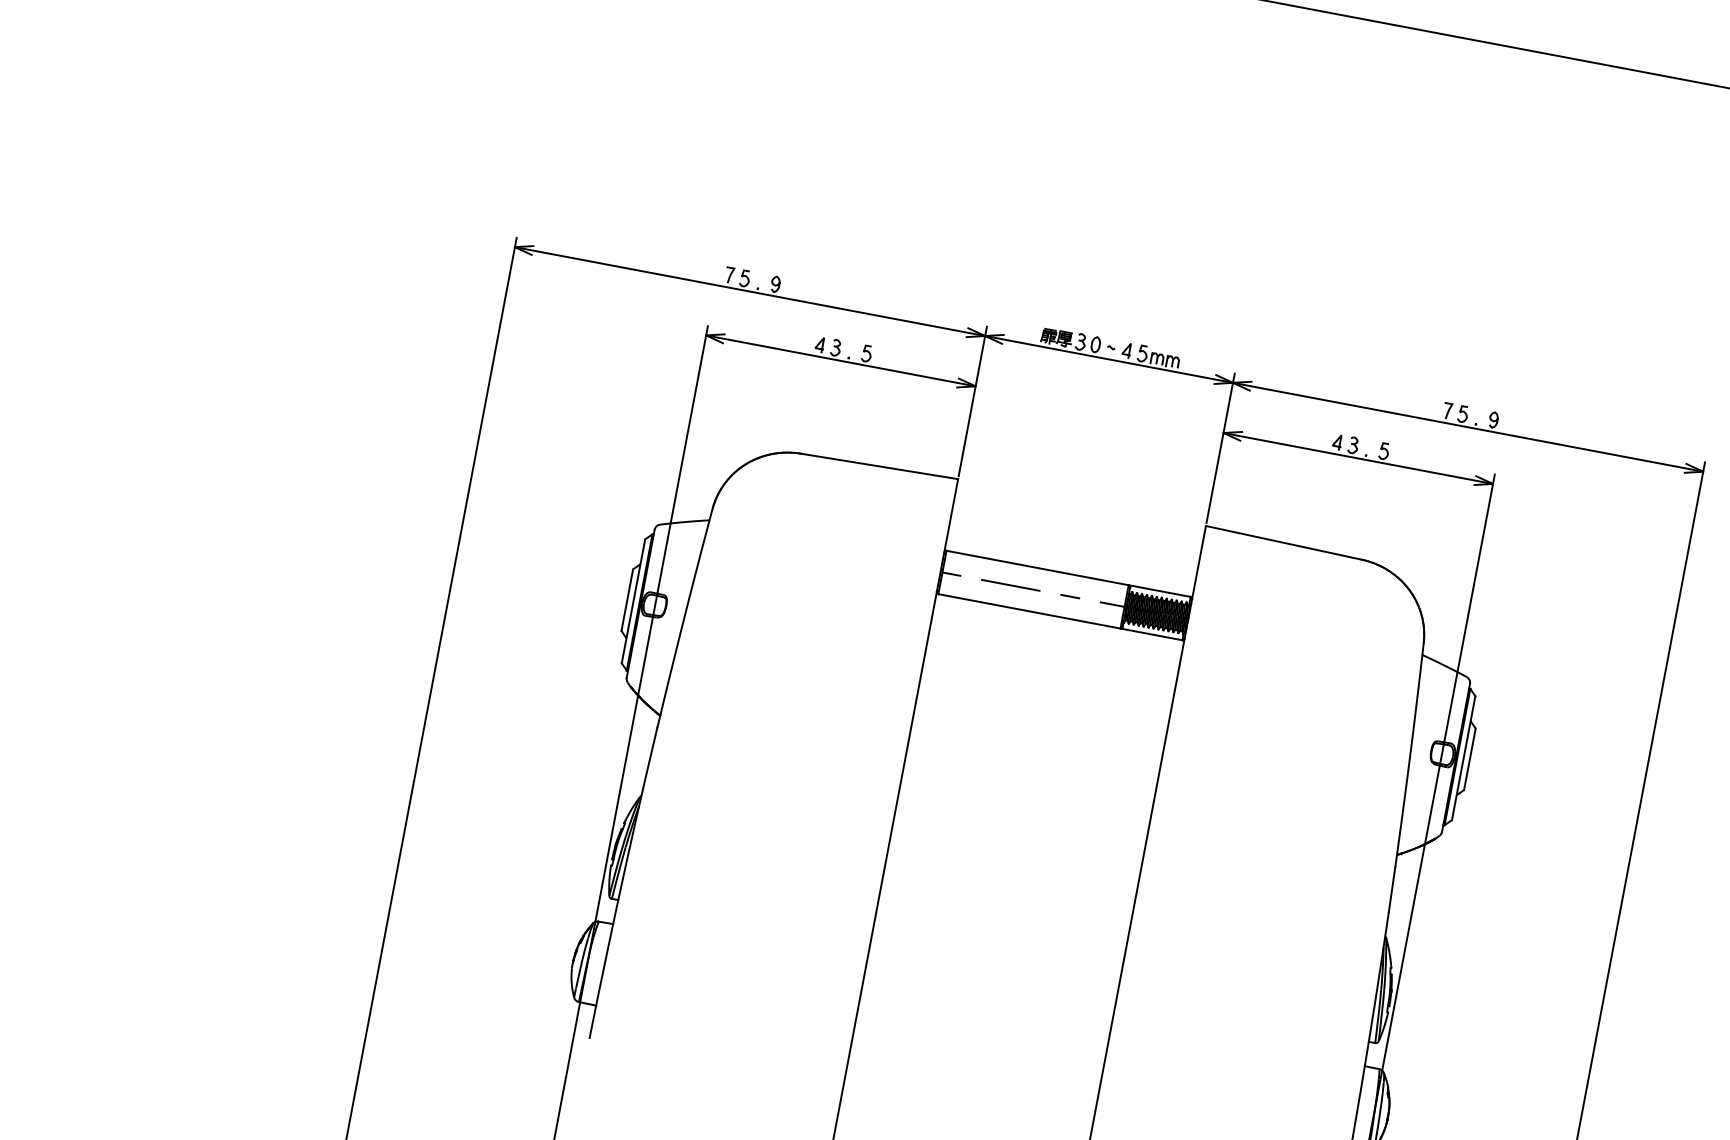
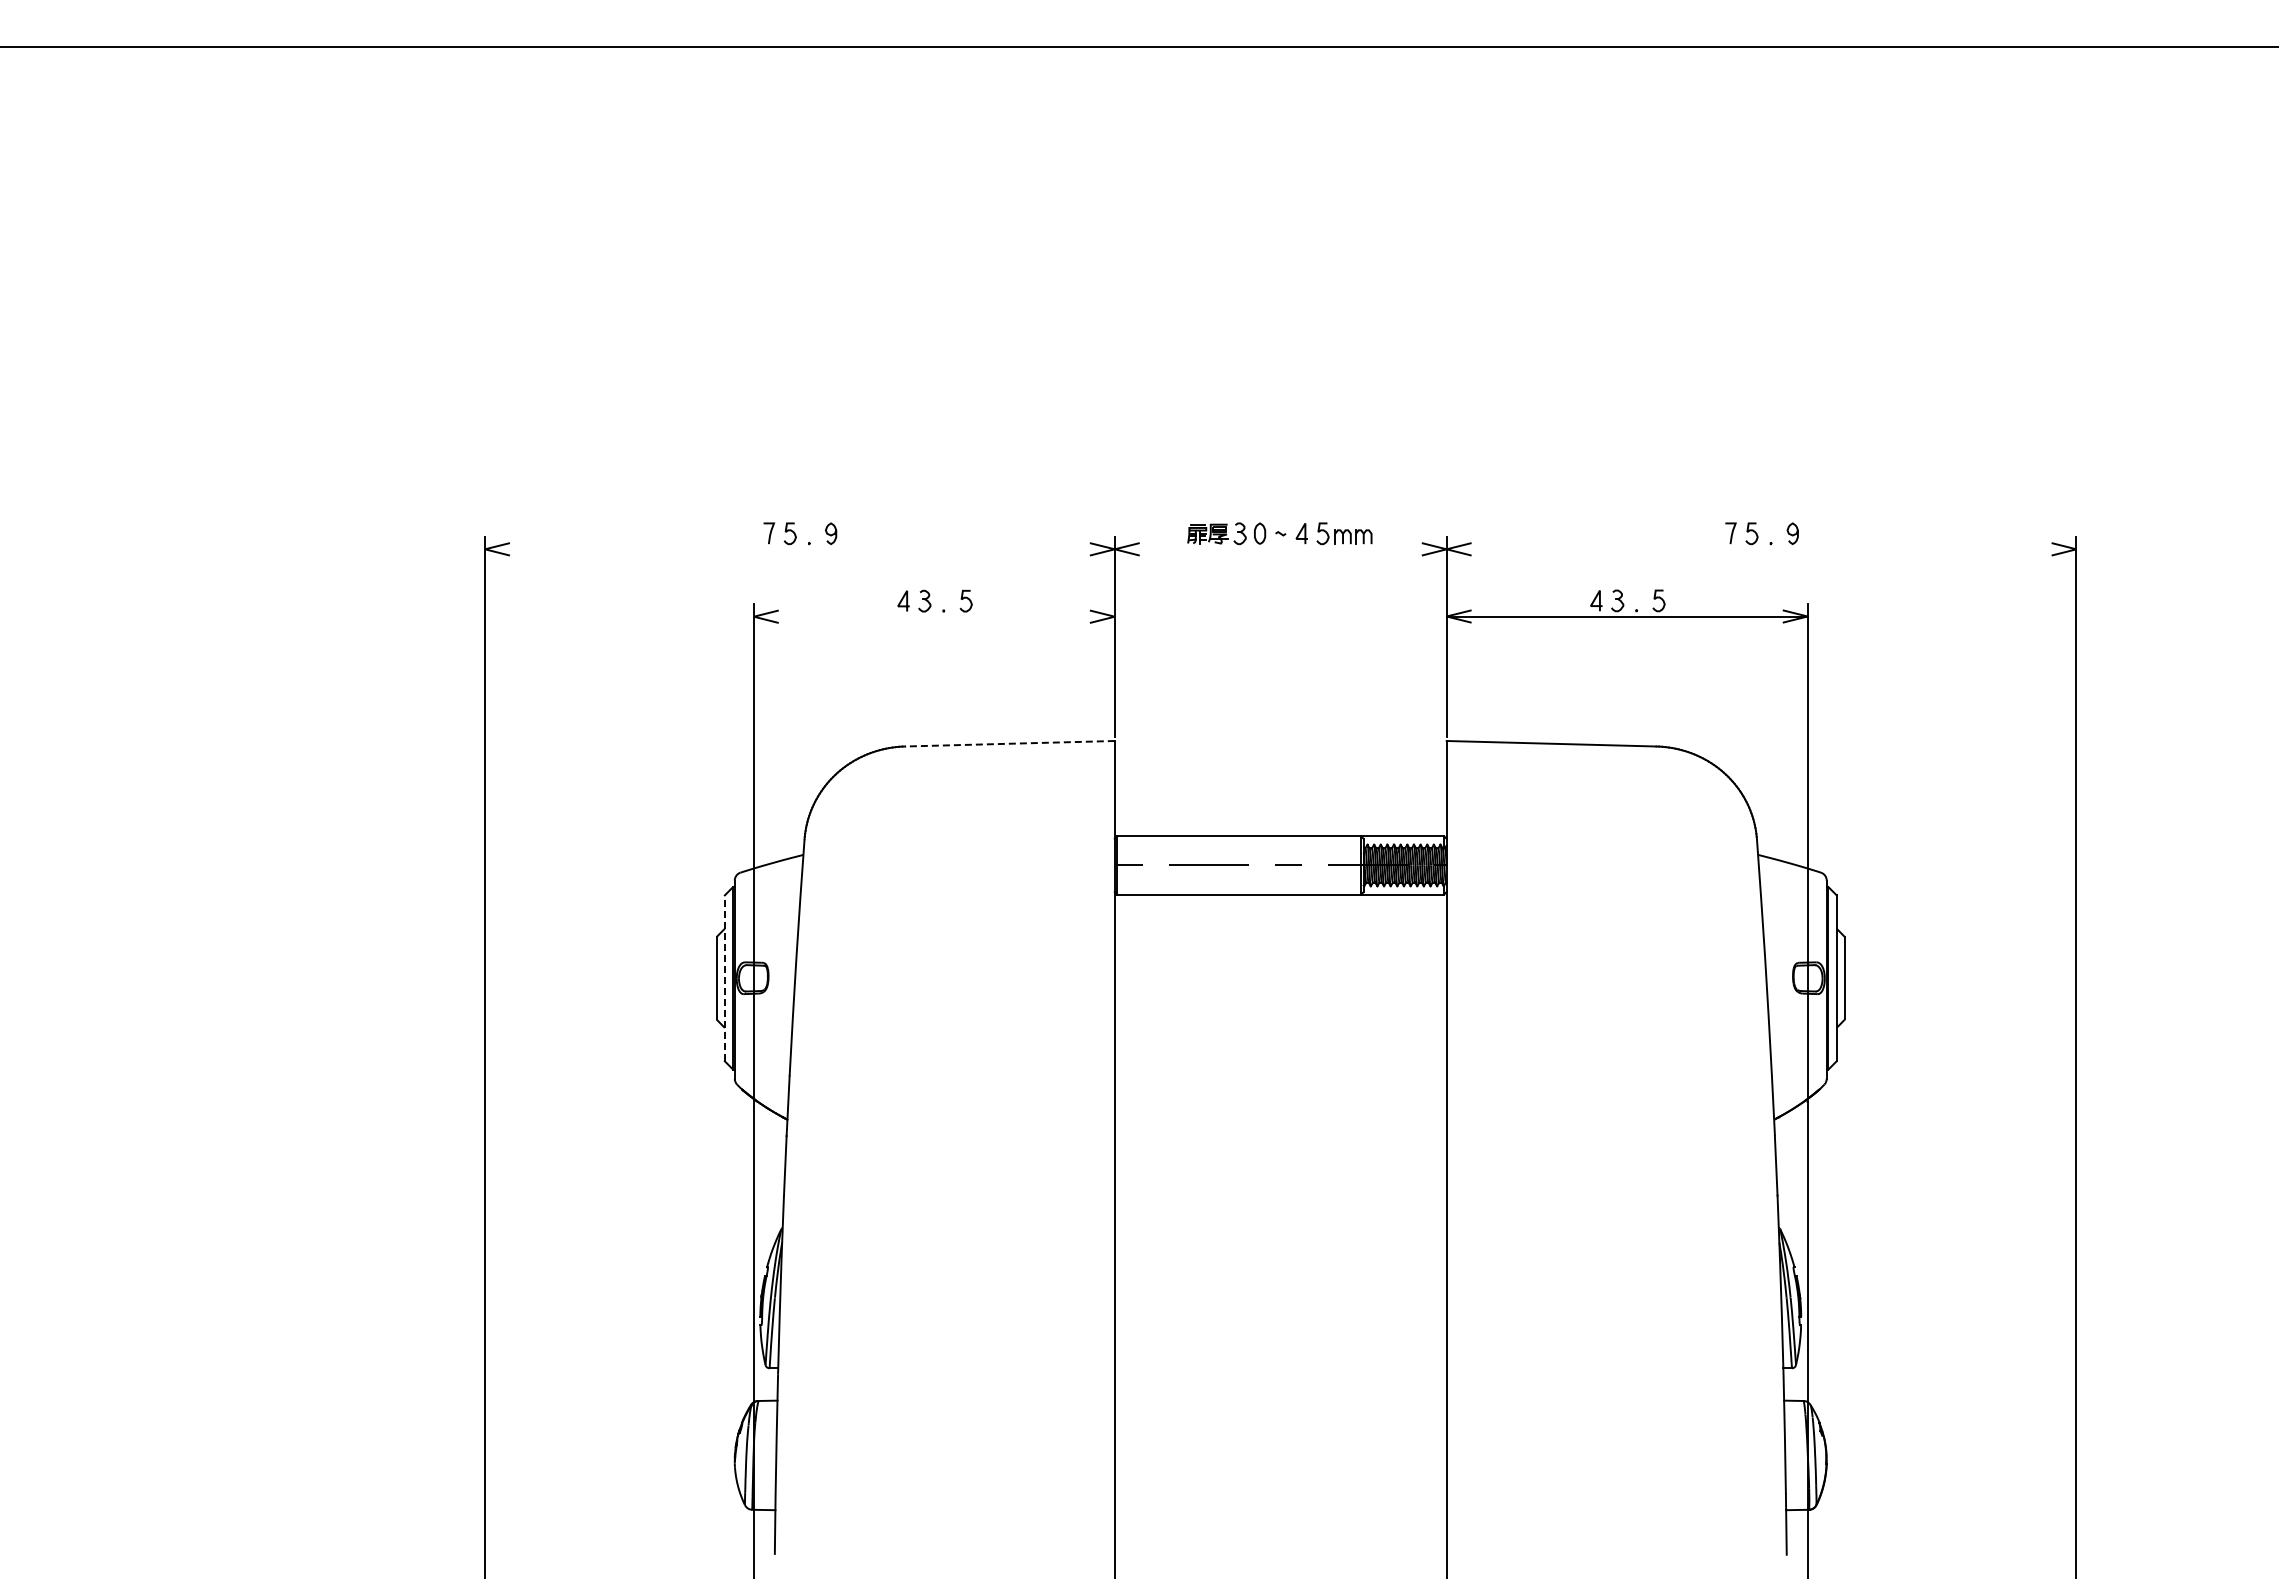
line: (1108, 359) -> (1280, 549), removed
line: (840, 360) -> (933, 616), removed
line: (879, 466) -> (1009, 743), solid -> dashed
line: (633, 601) -> (724, 978), solid -> dashed

